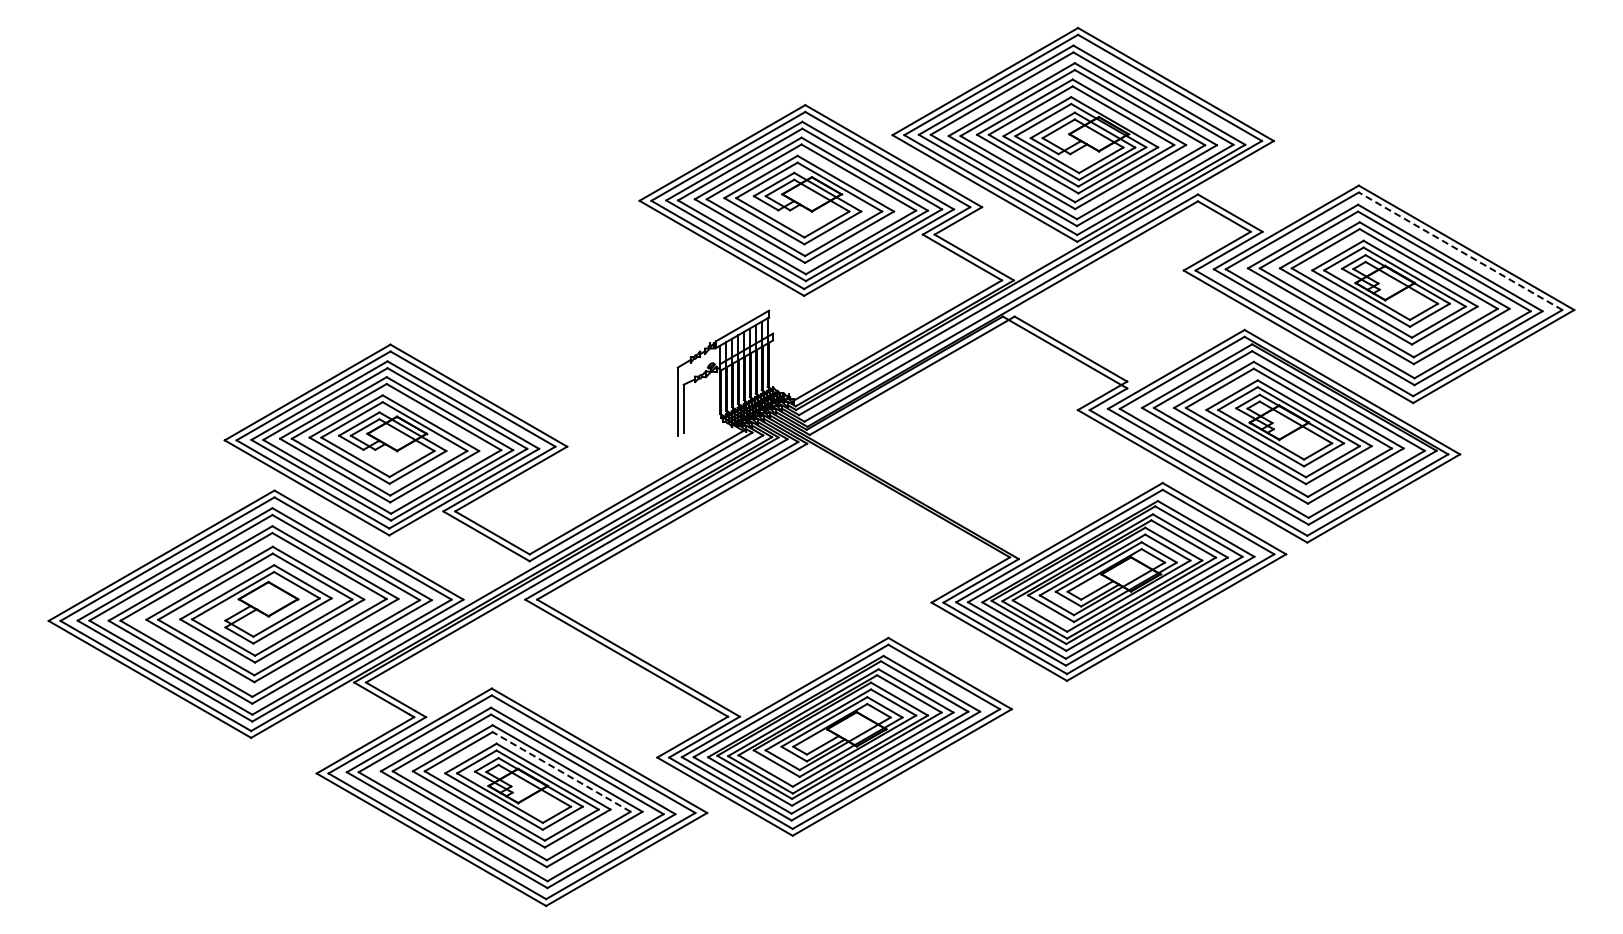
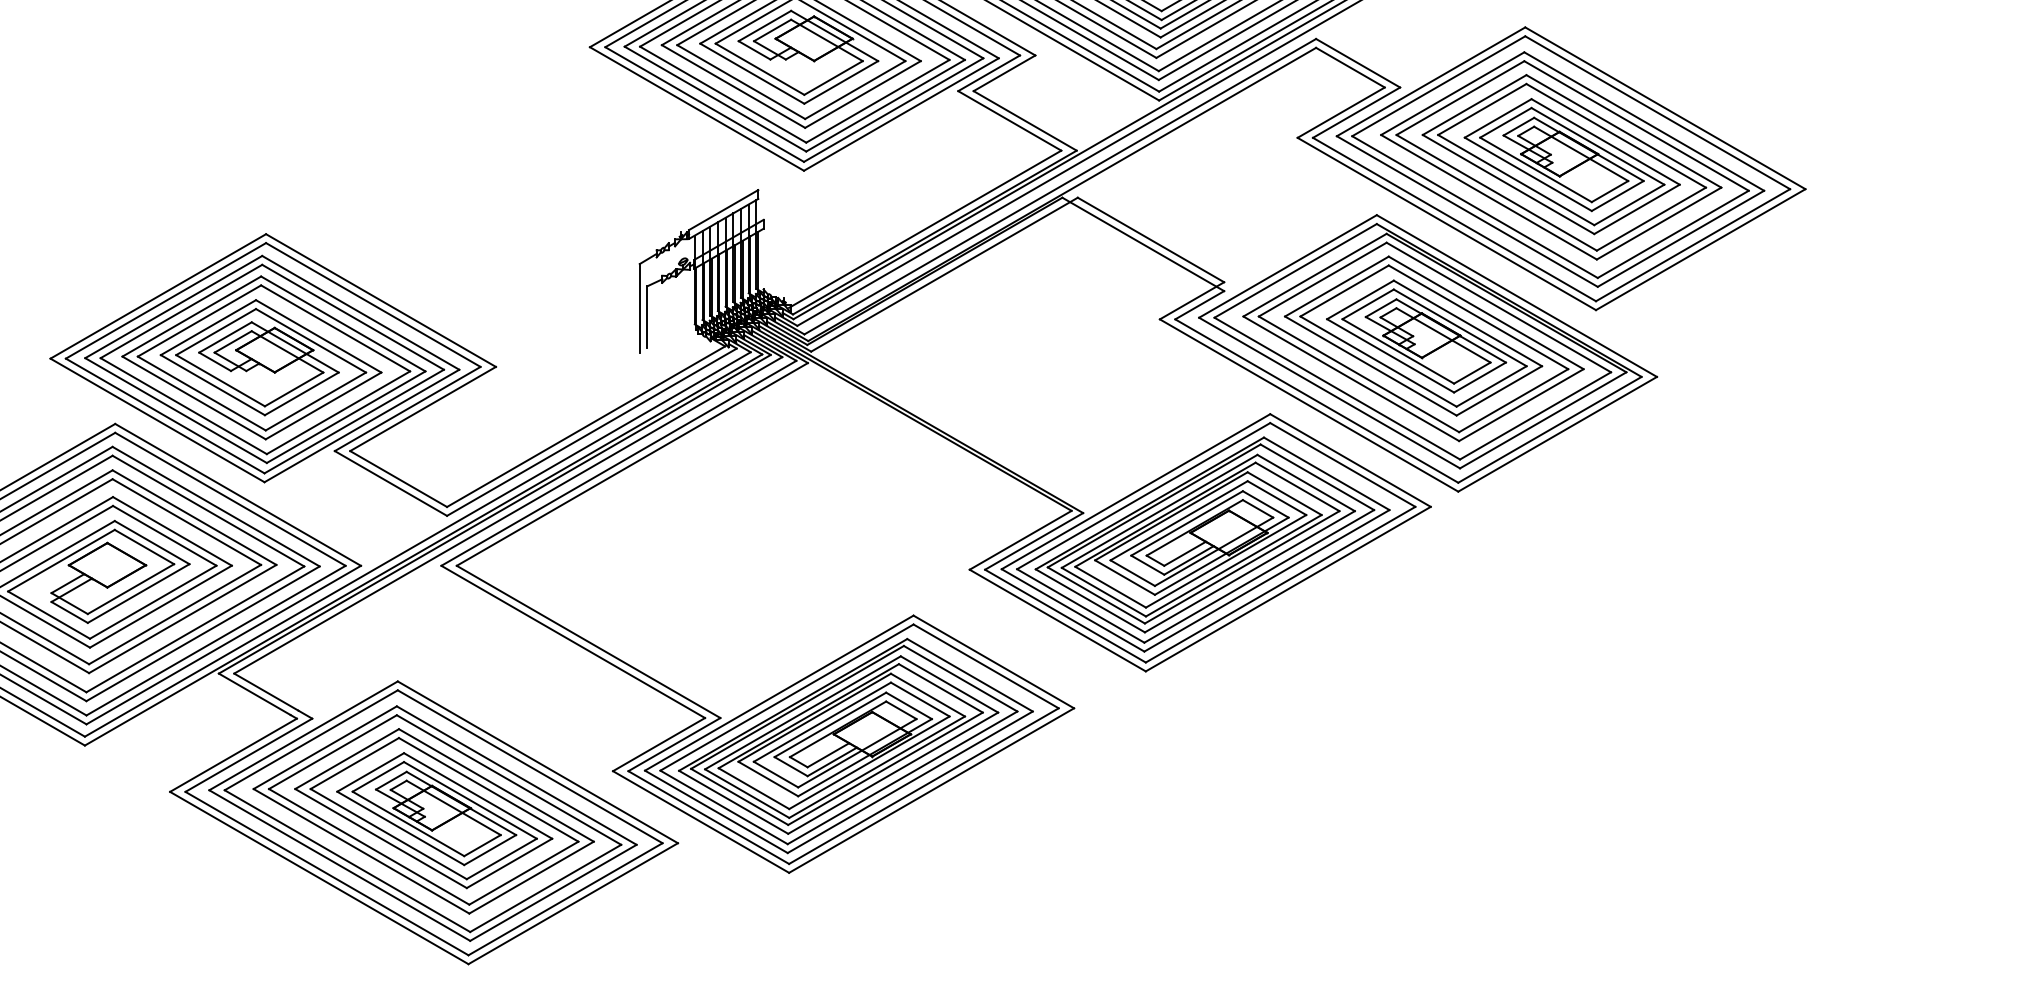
line: (1460, 251) -> (1657, 113), dashed -> solid
line: (561, 771) -> (488, 789), dashed -> solid

